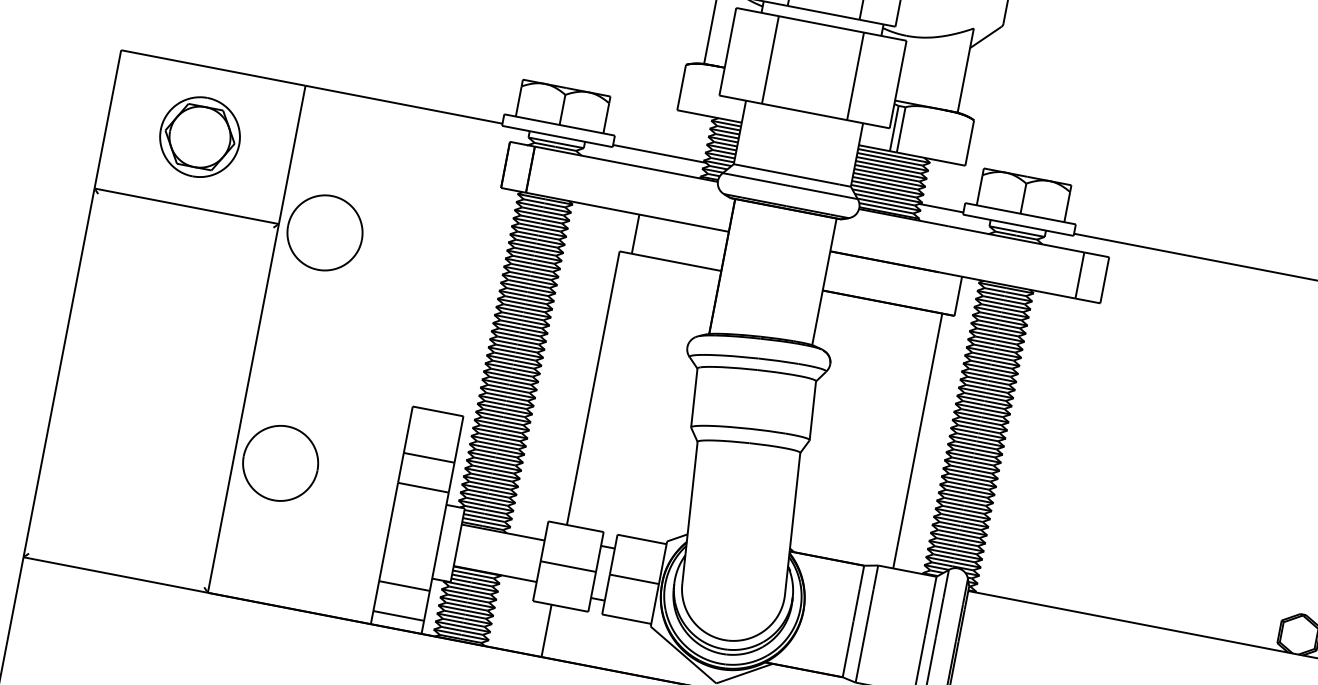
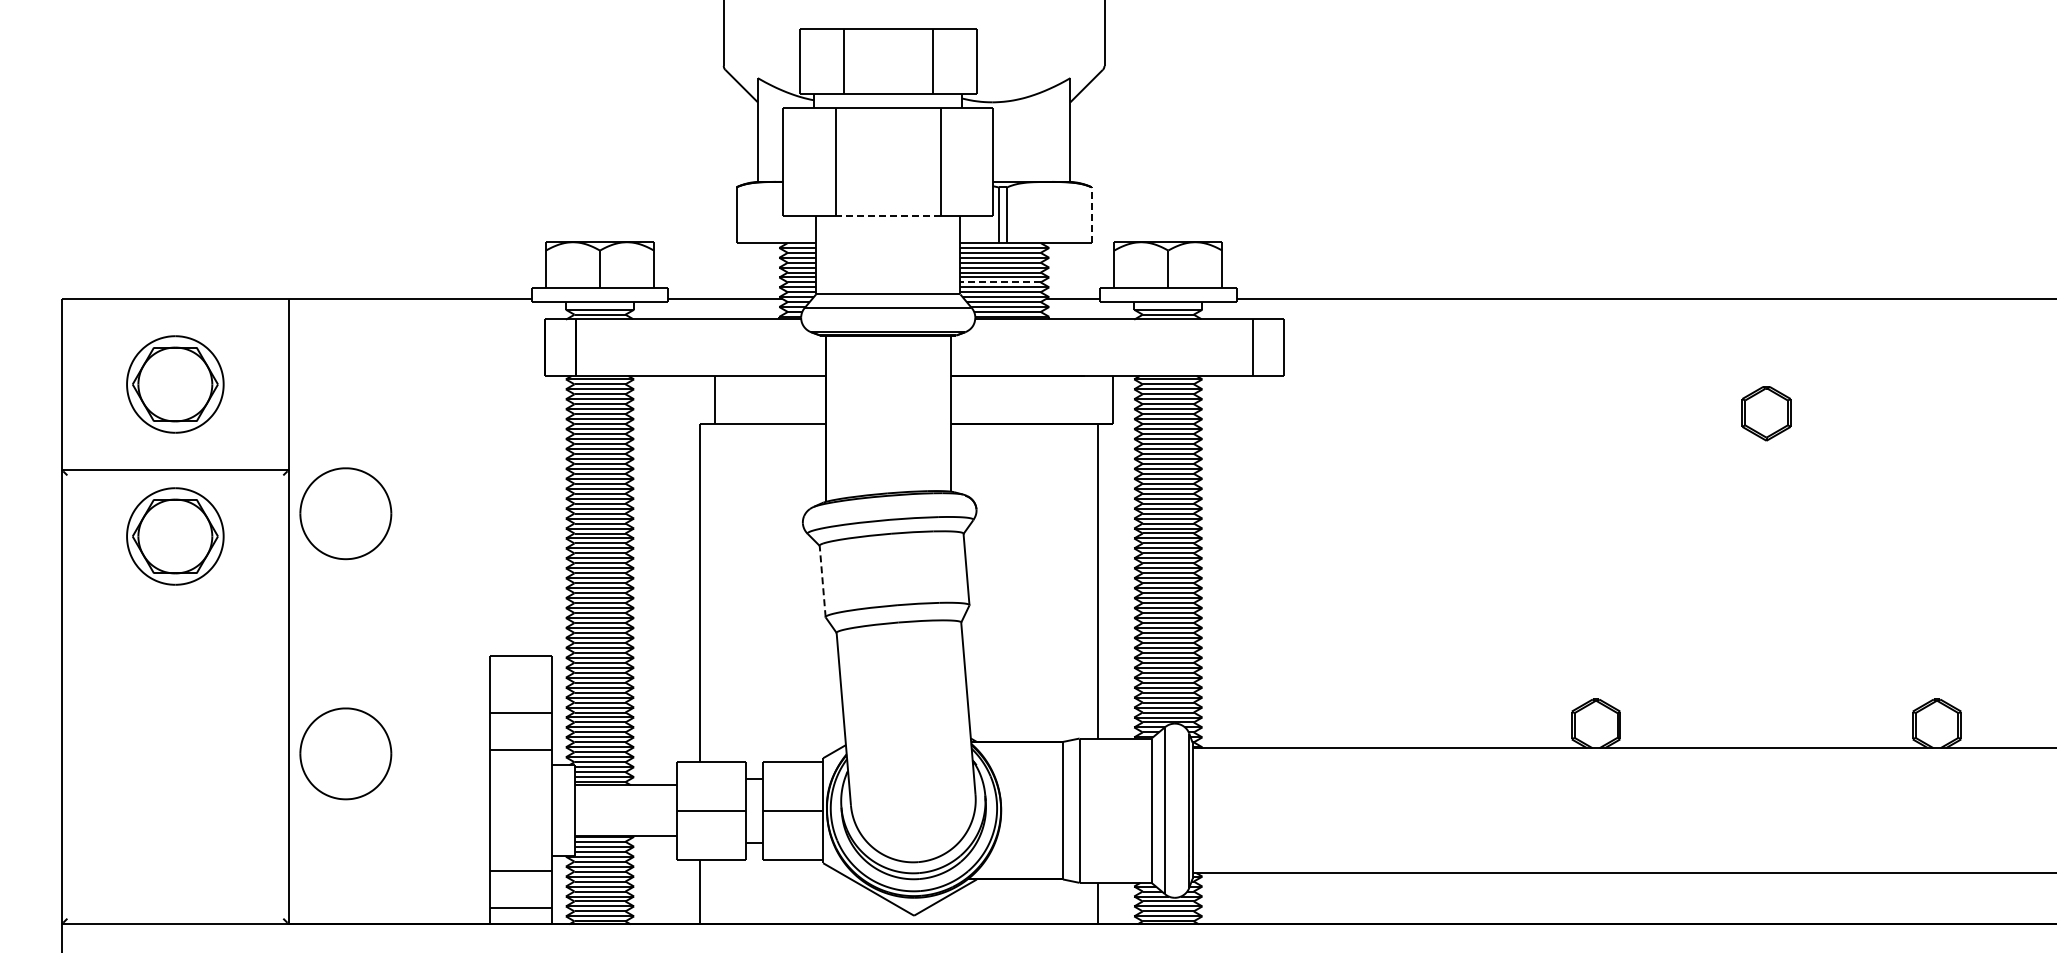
line: (803, 112) -> (887, 216), solid -> dashed
line: (969, 143) -> (1091, 215), solid -> dashed
line: (885, 183) -> (1000, 282), solid -> dashed
part: (324, 232) -> (345, 513), moved
part: (176, 260) -> (175, 536), added
line: (694, 398) -> (822, 581), solid -> dashed

